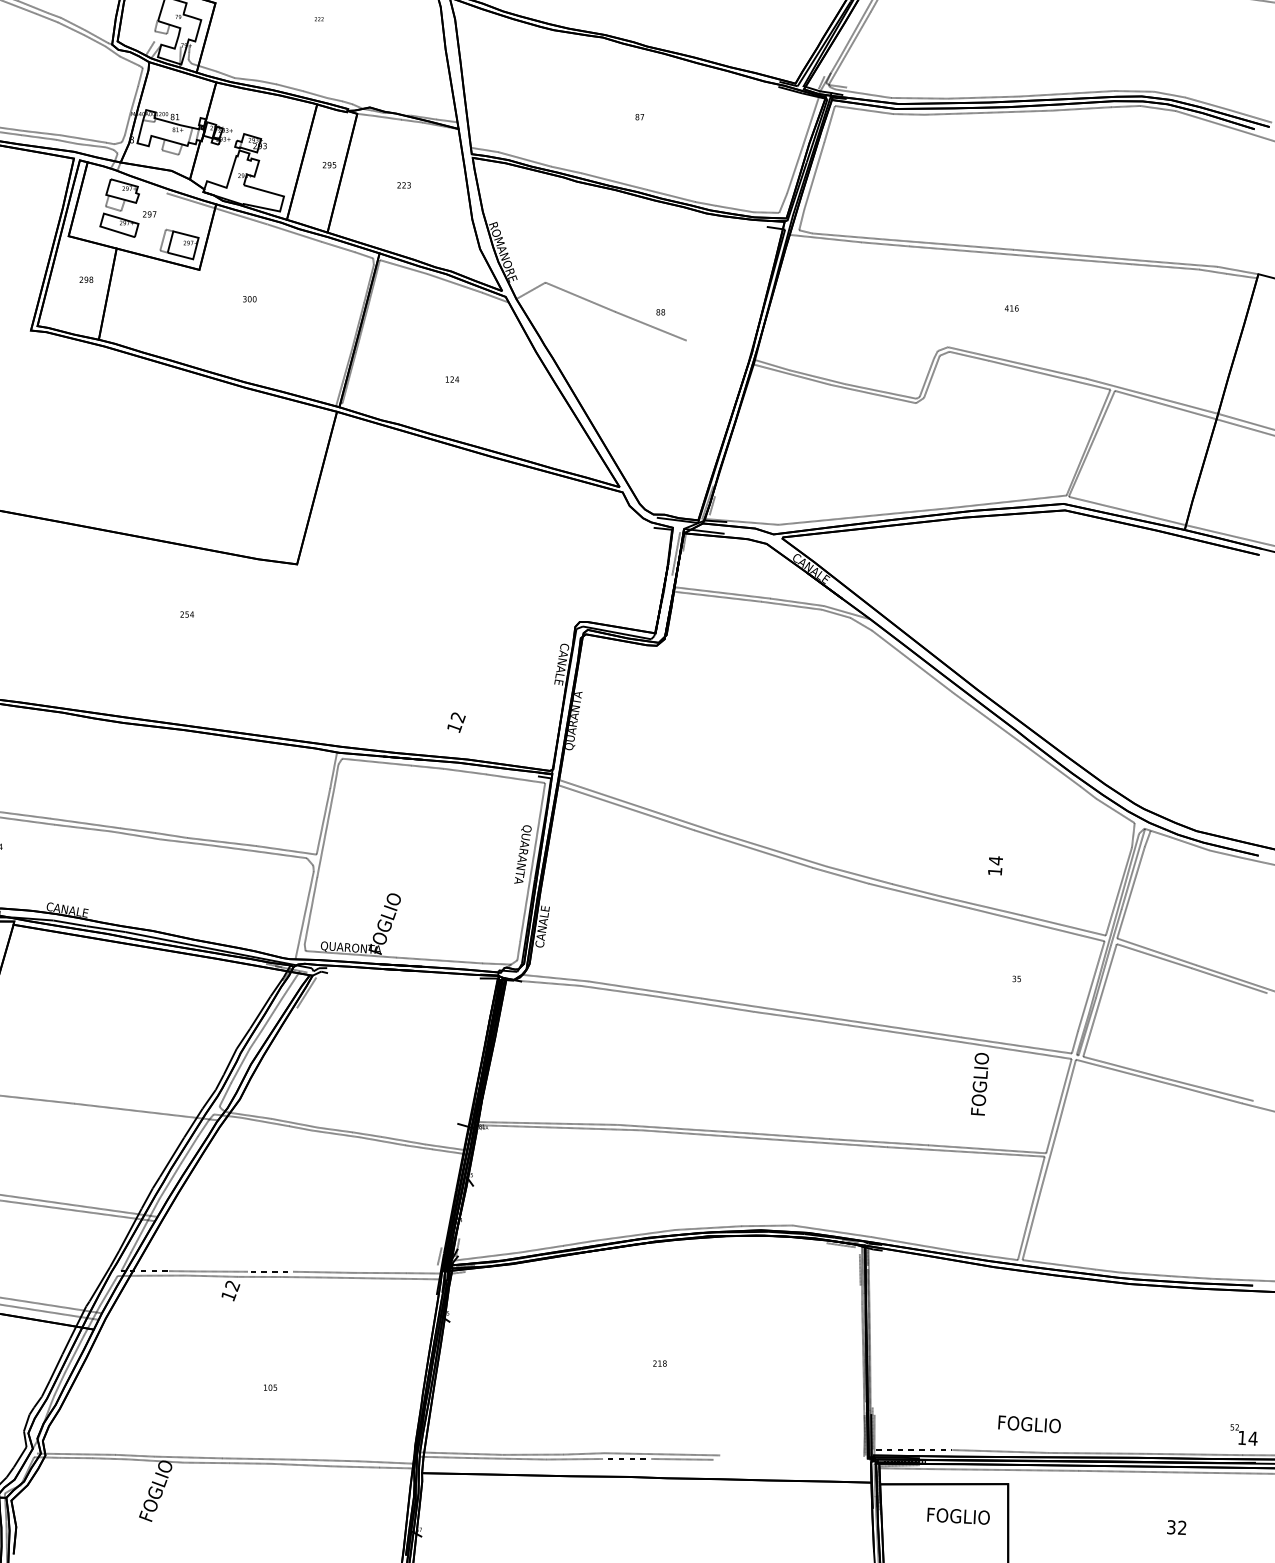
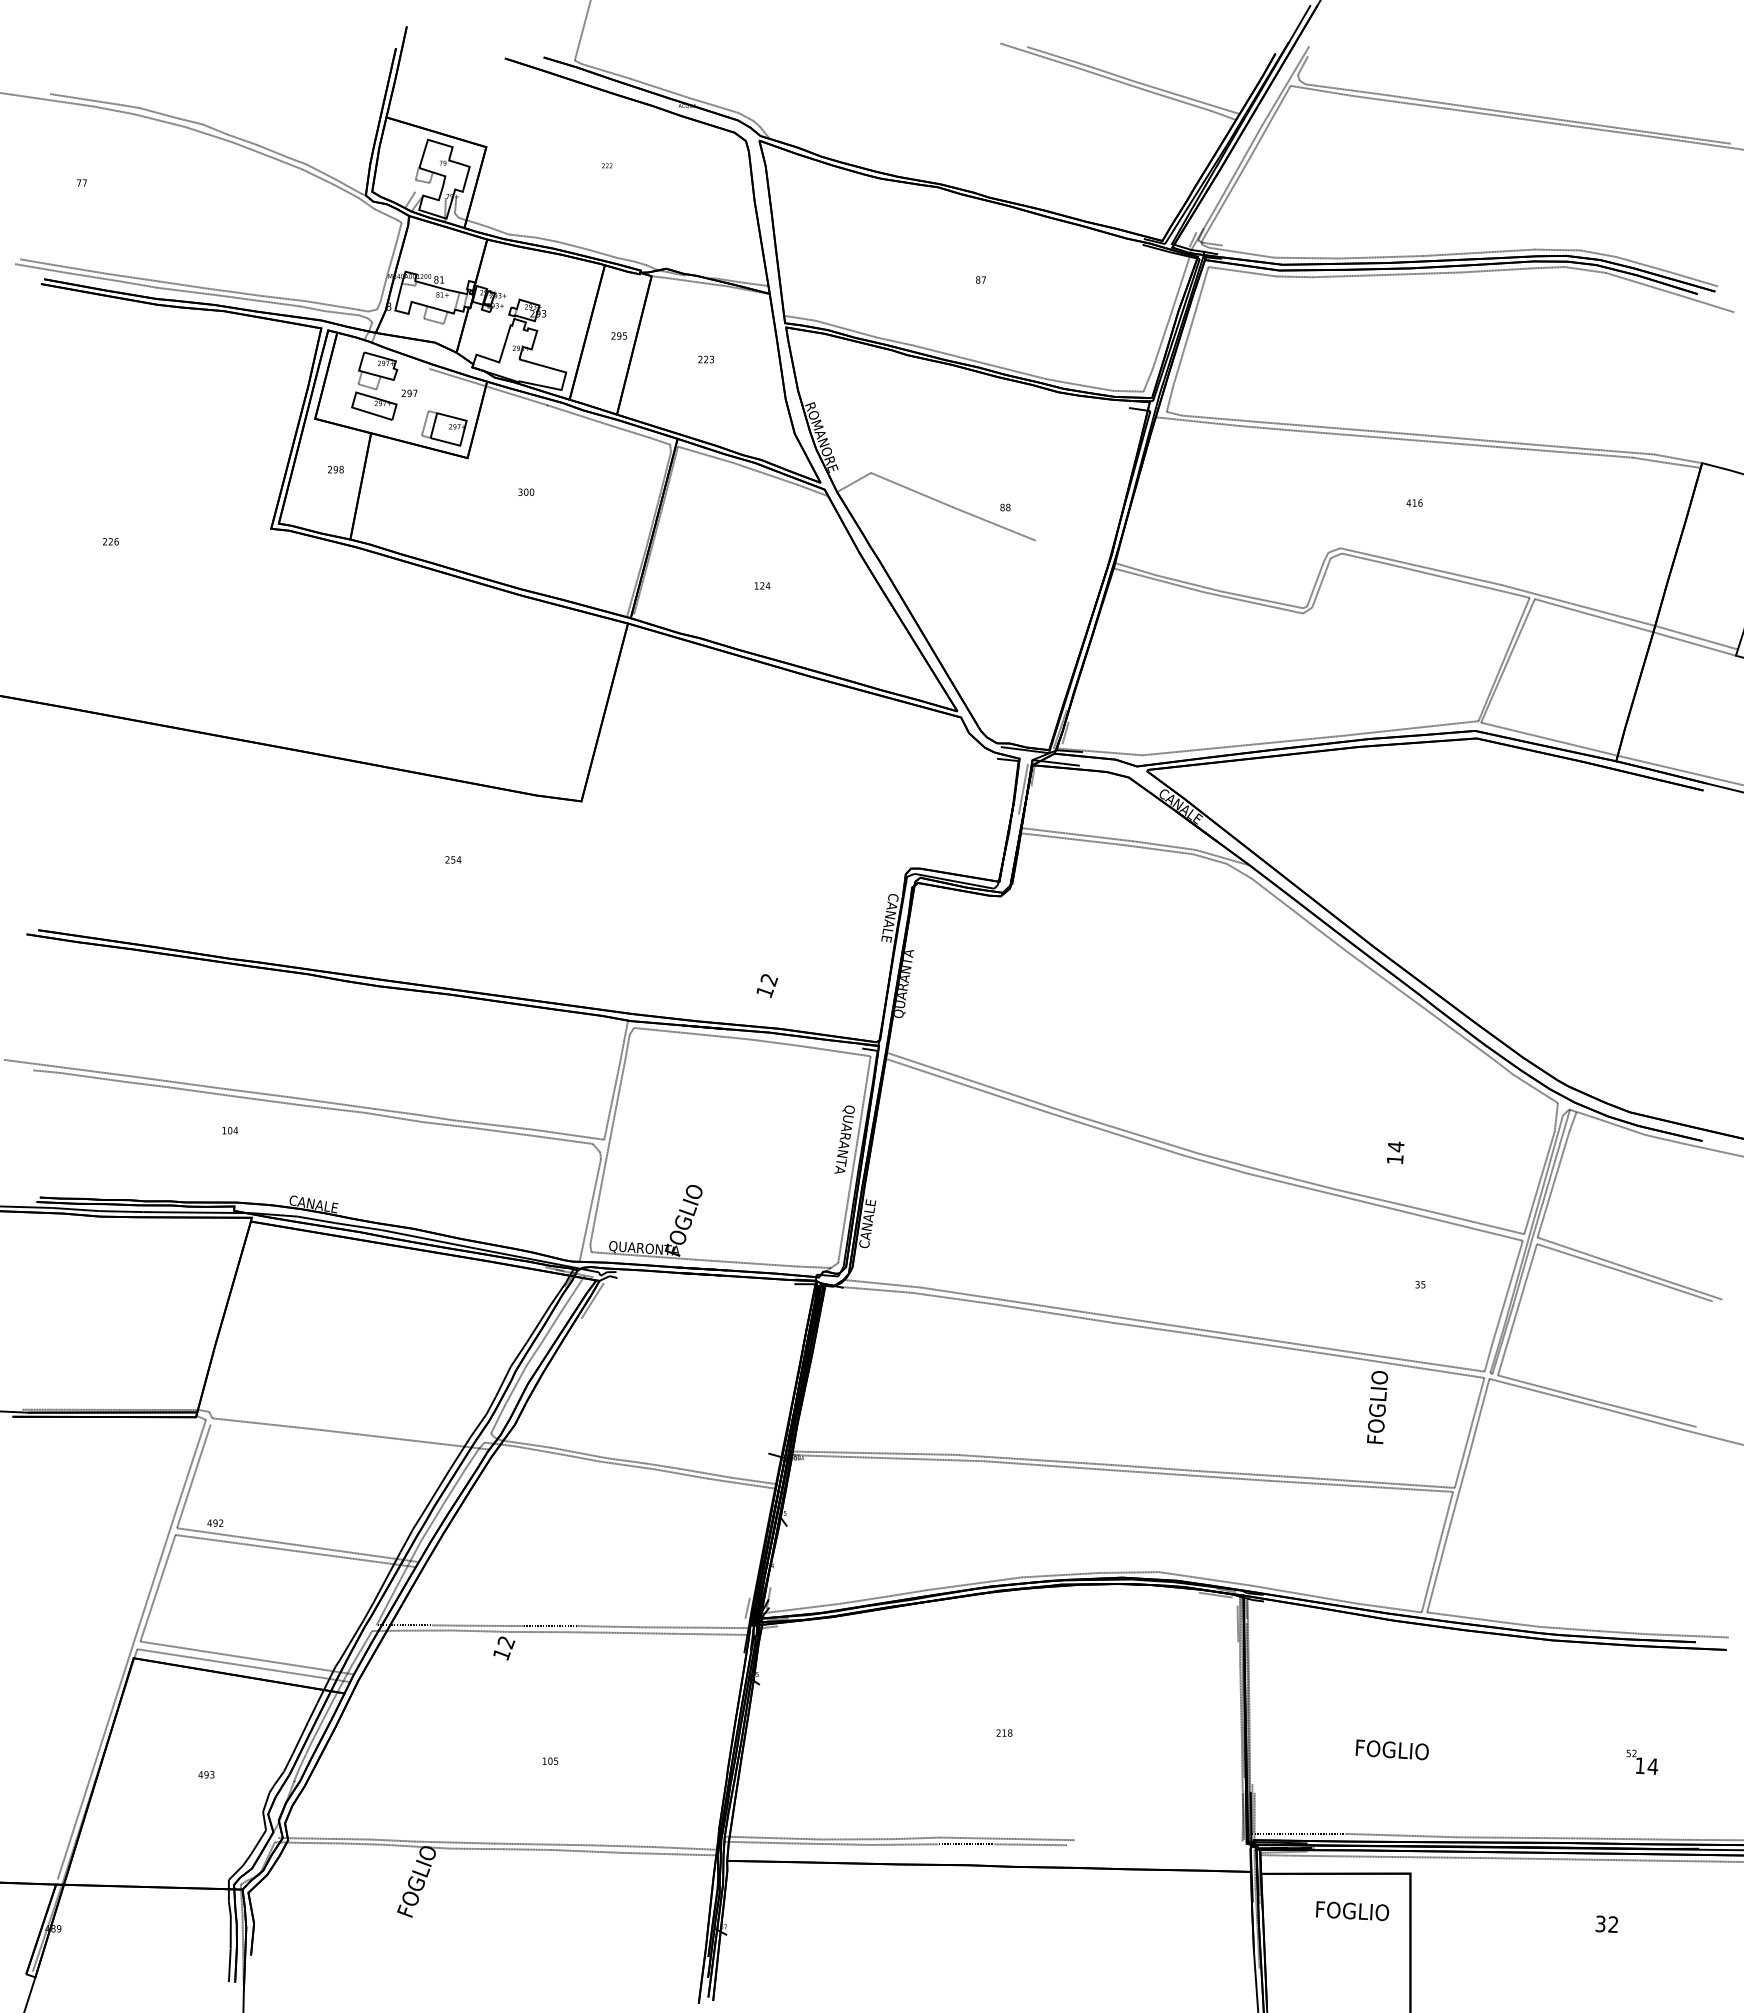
text: (1127, 1429) -> (1506, 1756), moved

